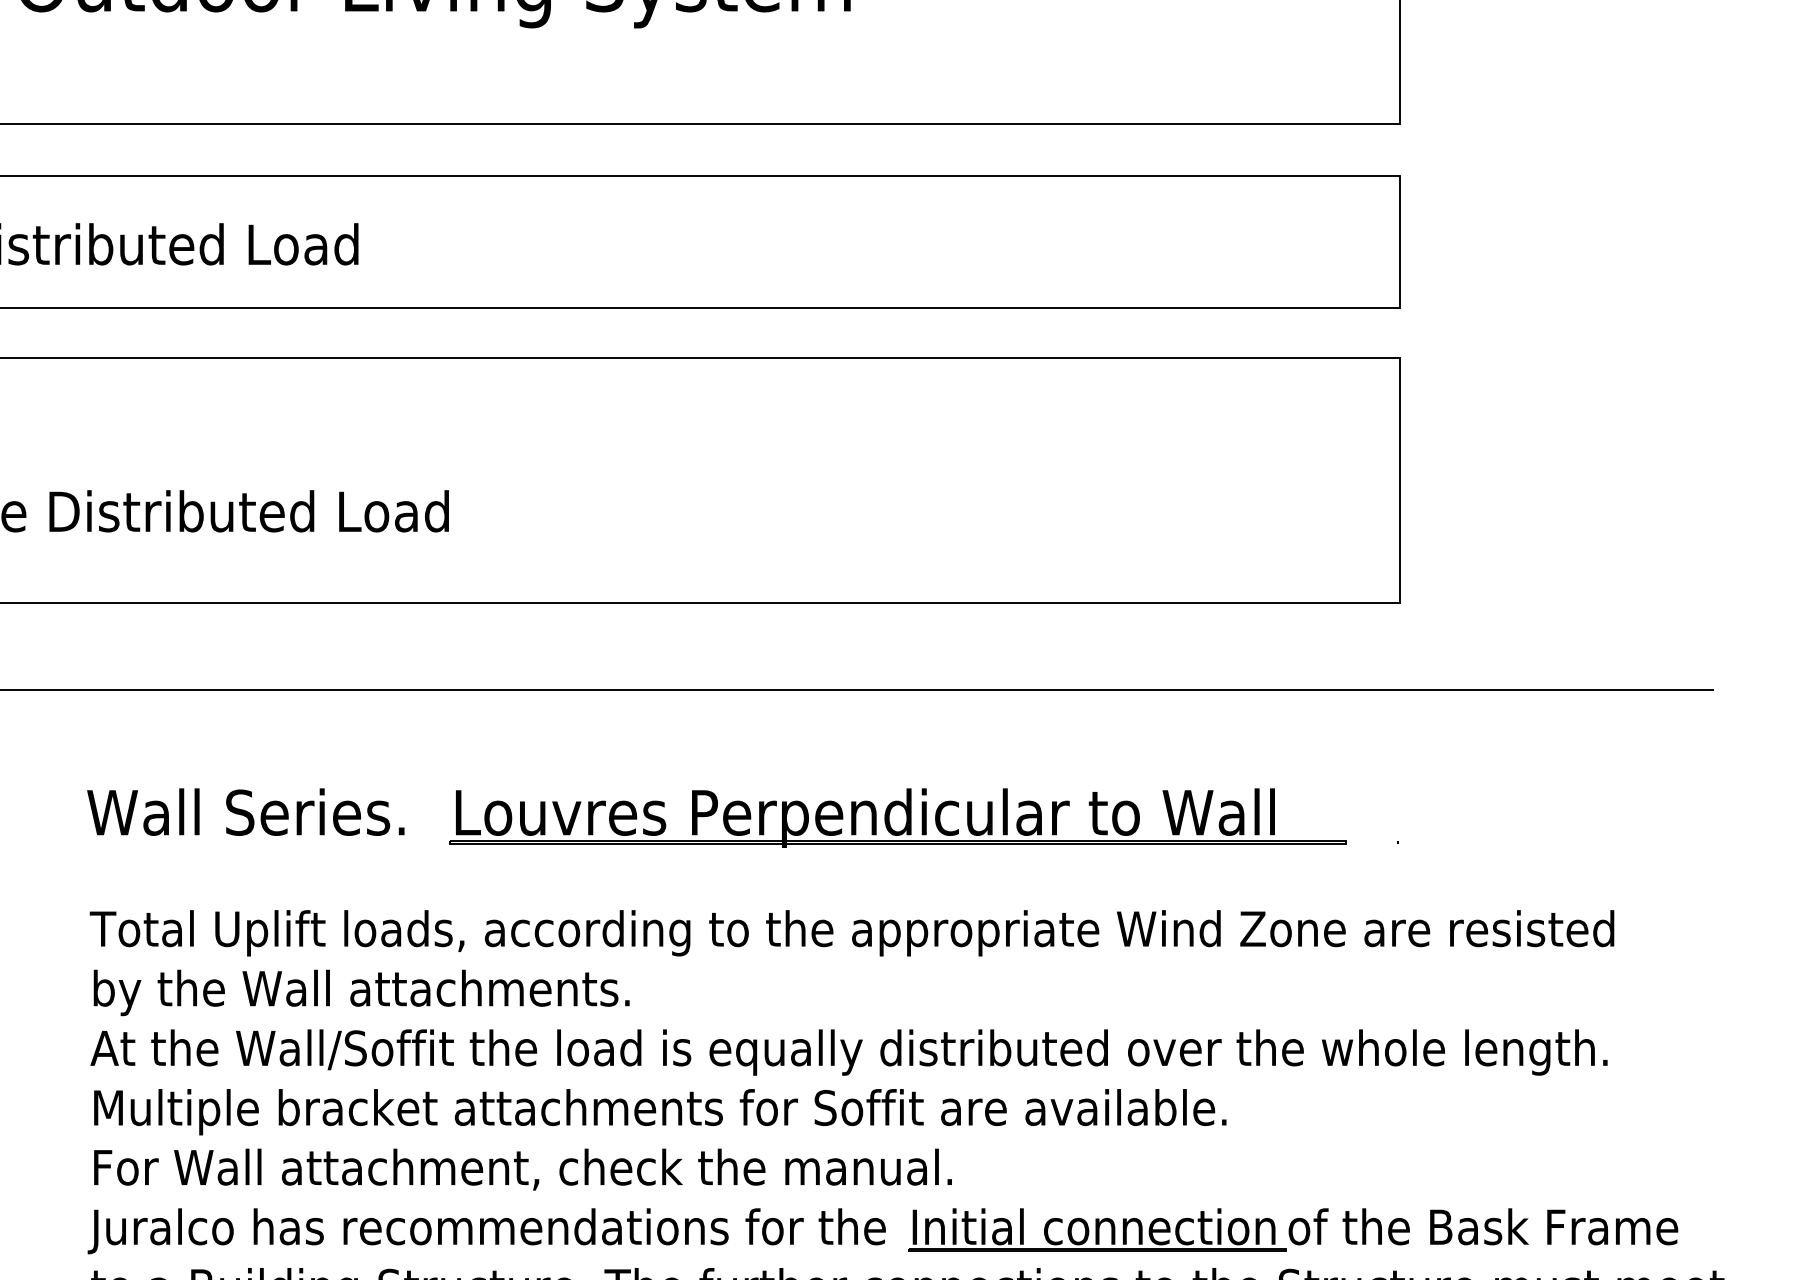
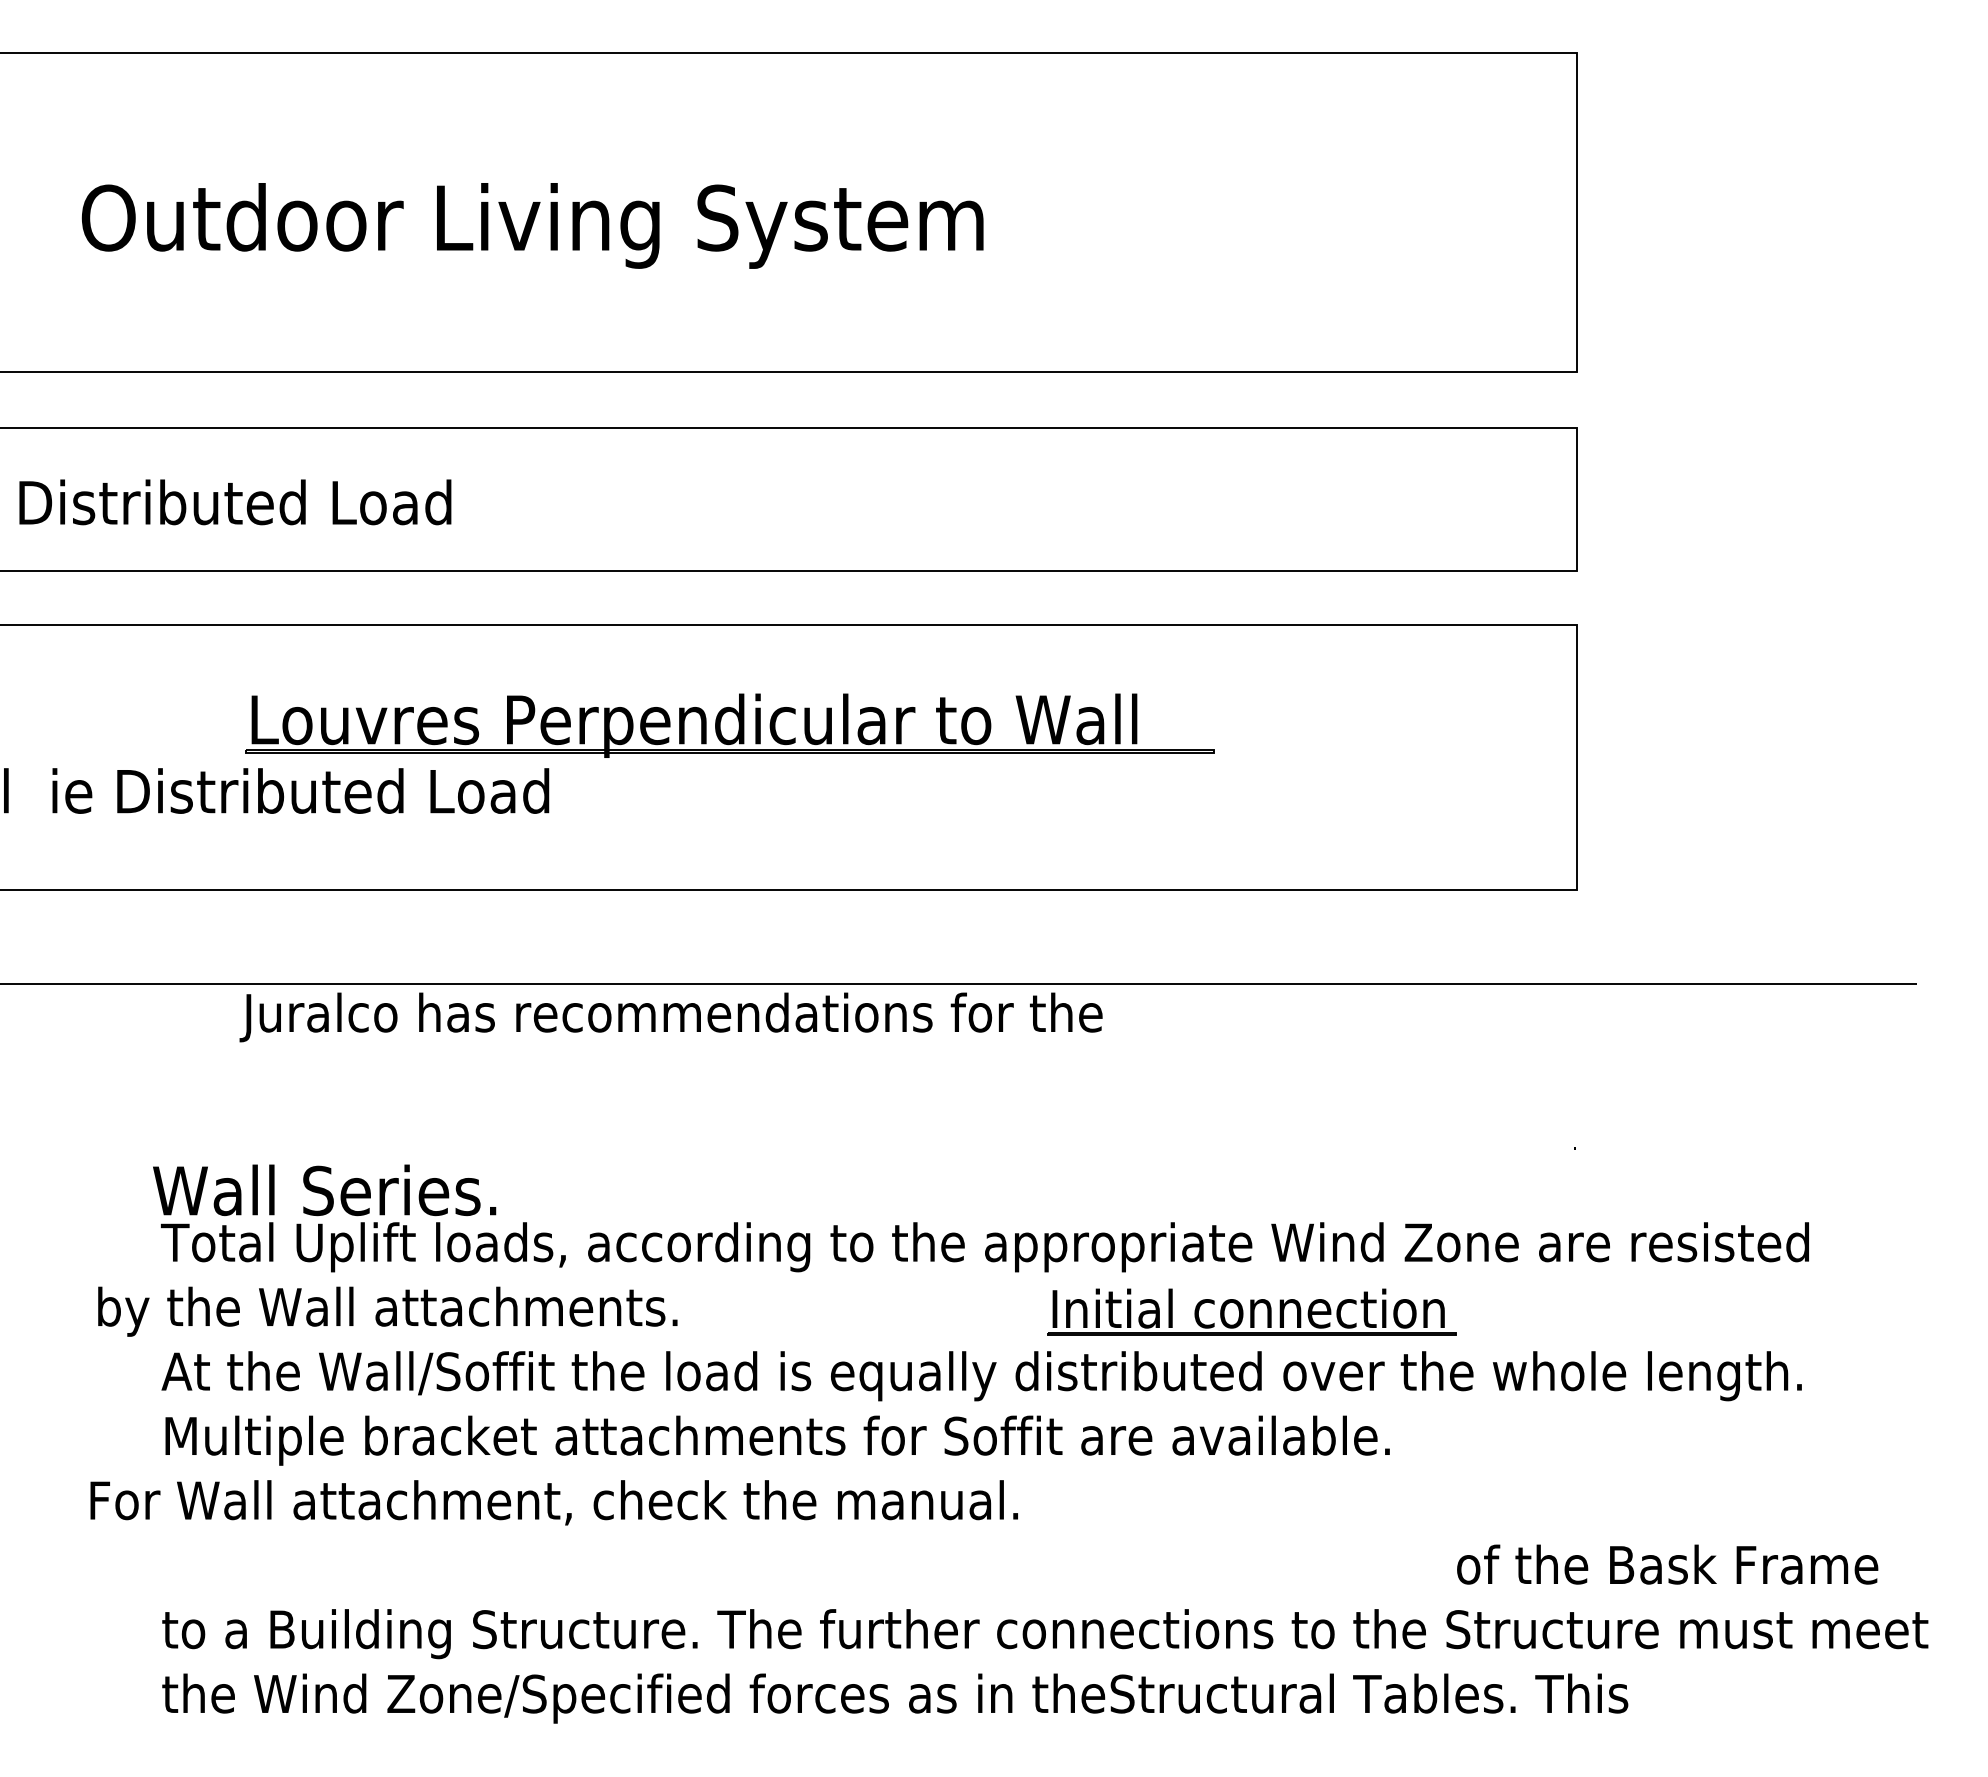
text: (245, 812) -> (324, 1190), moved
part: (897, 817) -> (729, 725), moved
text: (361, 992) -> (387, 1311), moved
text: (522, 1169) -> (553, 1502), moved
part: (1096, 1229) -> (1251, 1311), moved
text: (486, 1231) -> (670, 1017), moved

